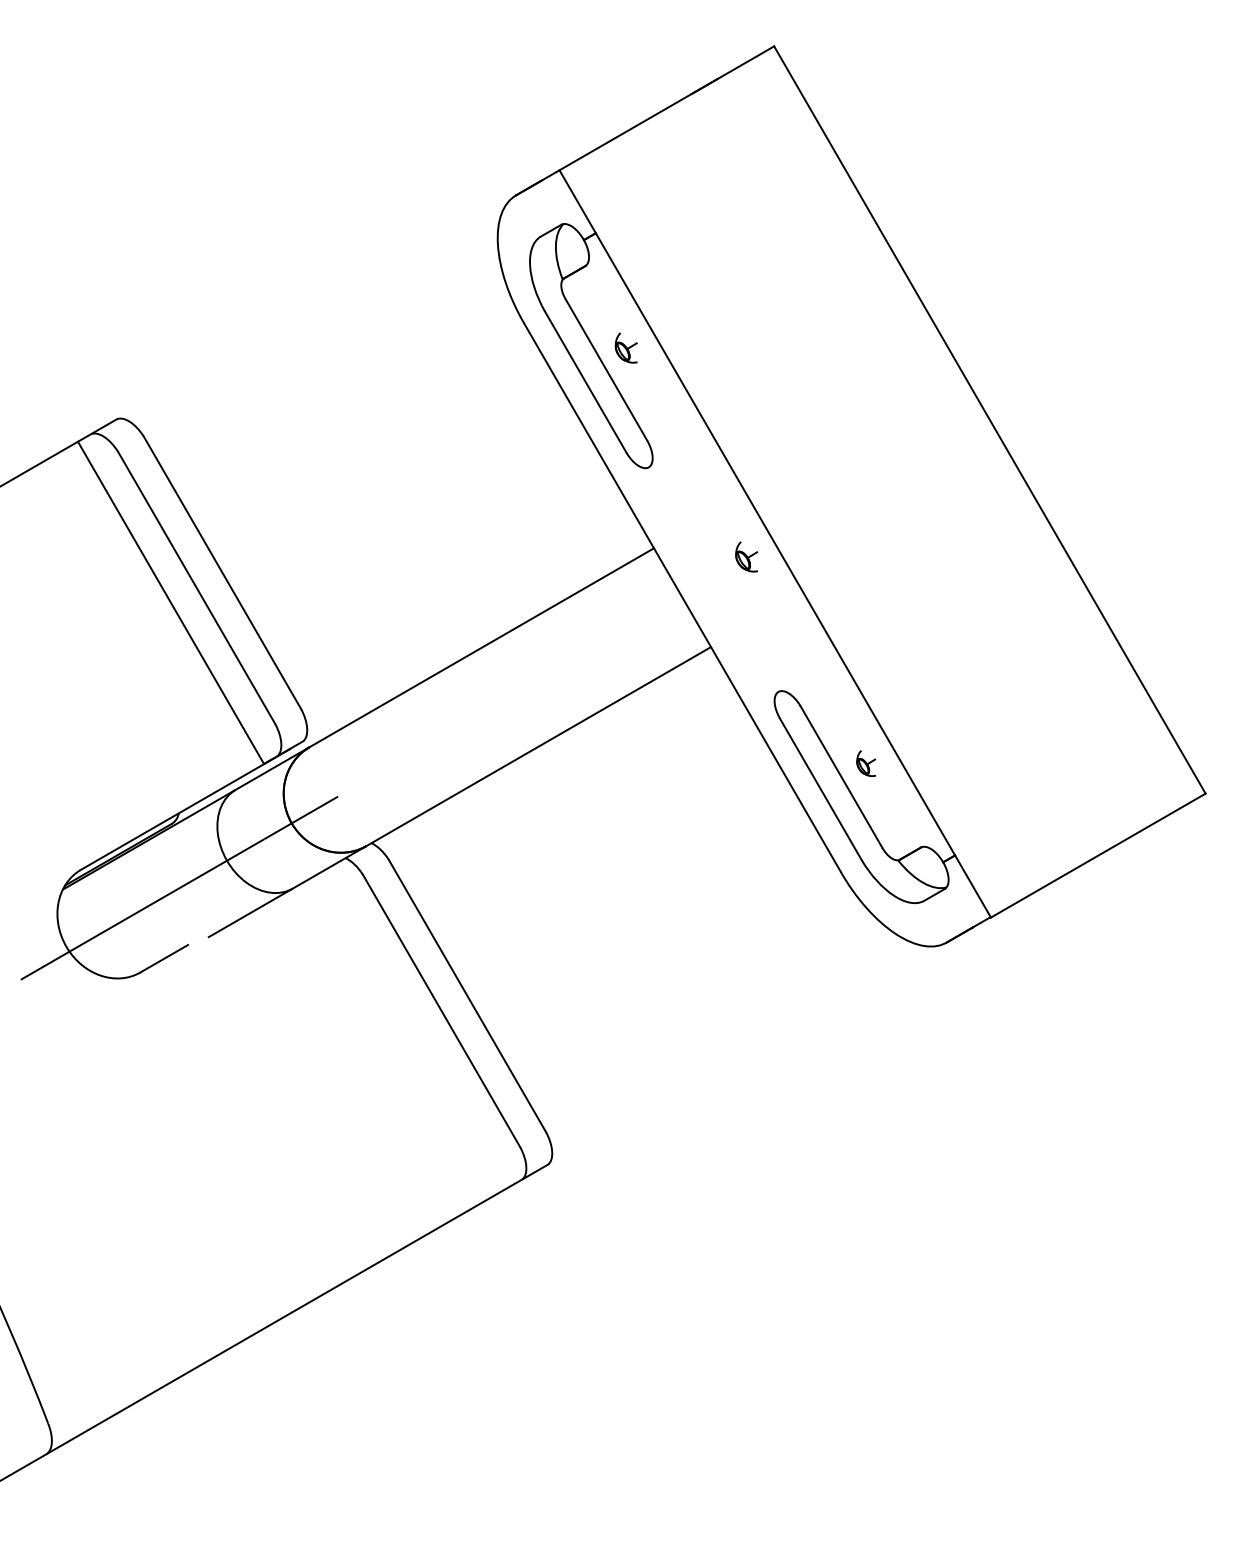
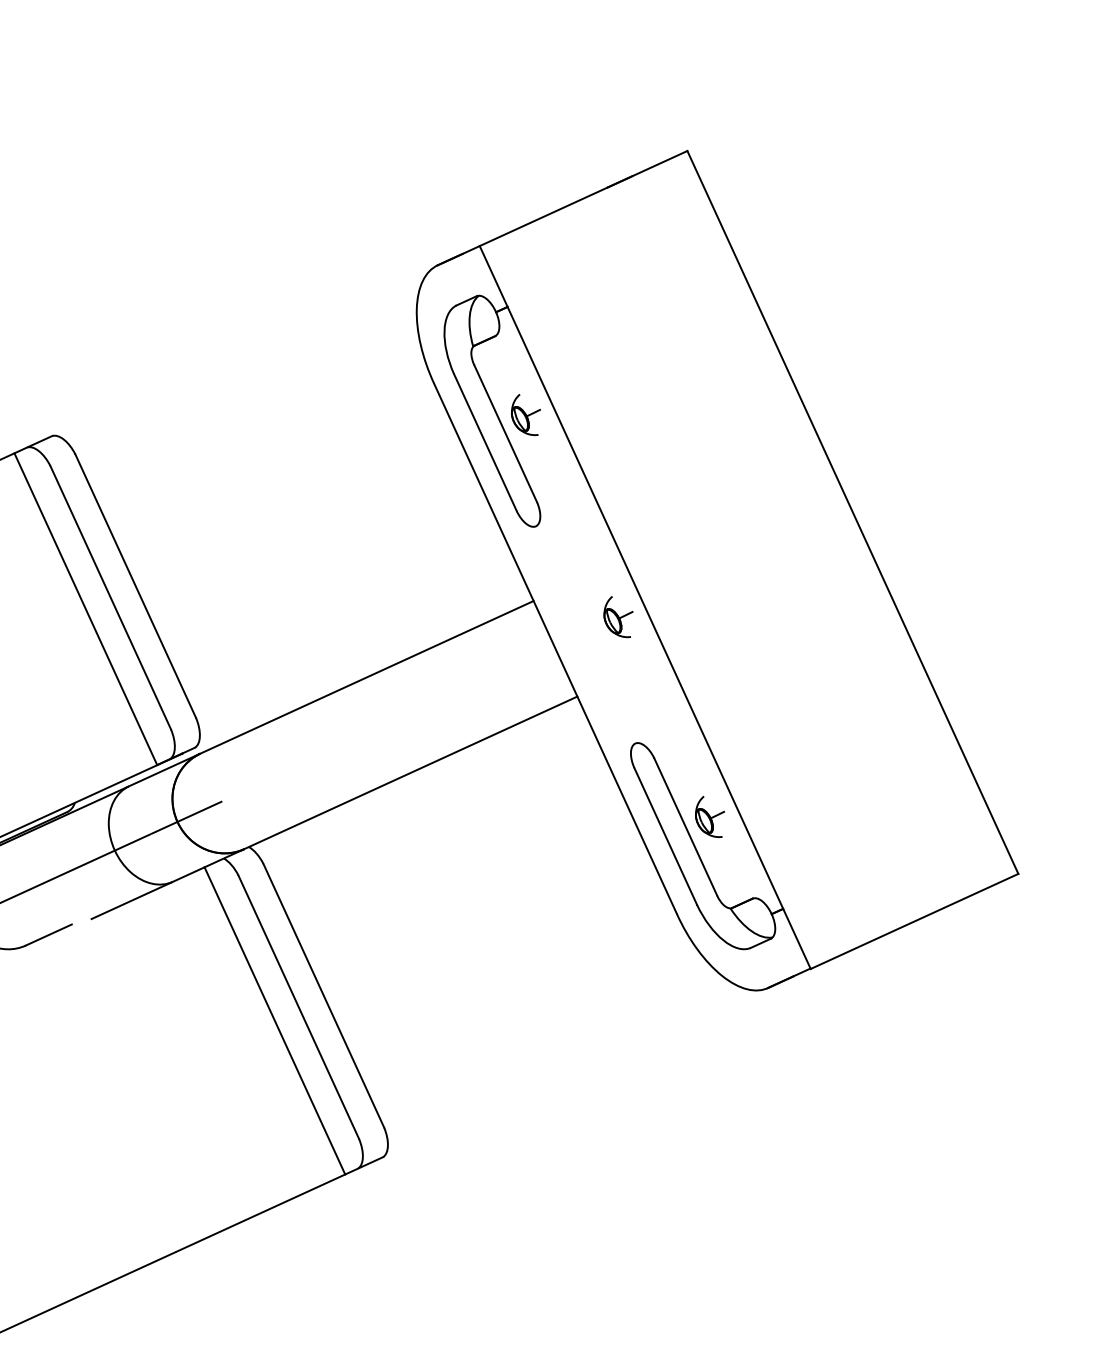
part: (626, 347) -> (525, 414), size x1.43
part: (746, 556) -> (617, 616), size x1.43
part: (866, 763) -> (709, 816), size x1.67
line: (417, 1028) -> (275, 1021), added

